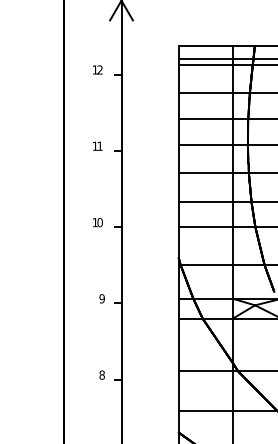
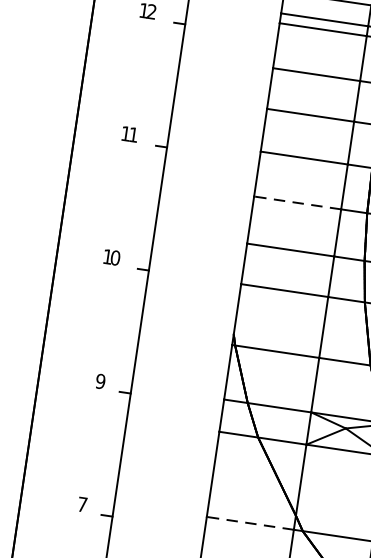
line: (205, 172) -> (297, 202), solid -> dashed
line: (205, 371) -> (250, 523), solid -> dashed
text: (101, 374) -> (81, 503), 8 -> 7

